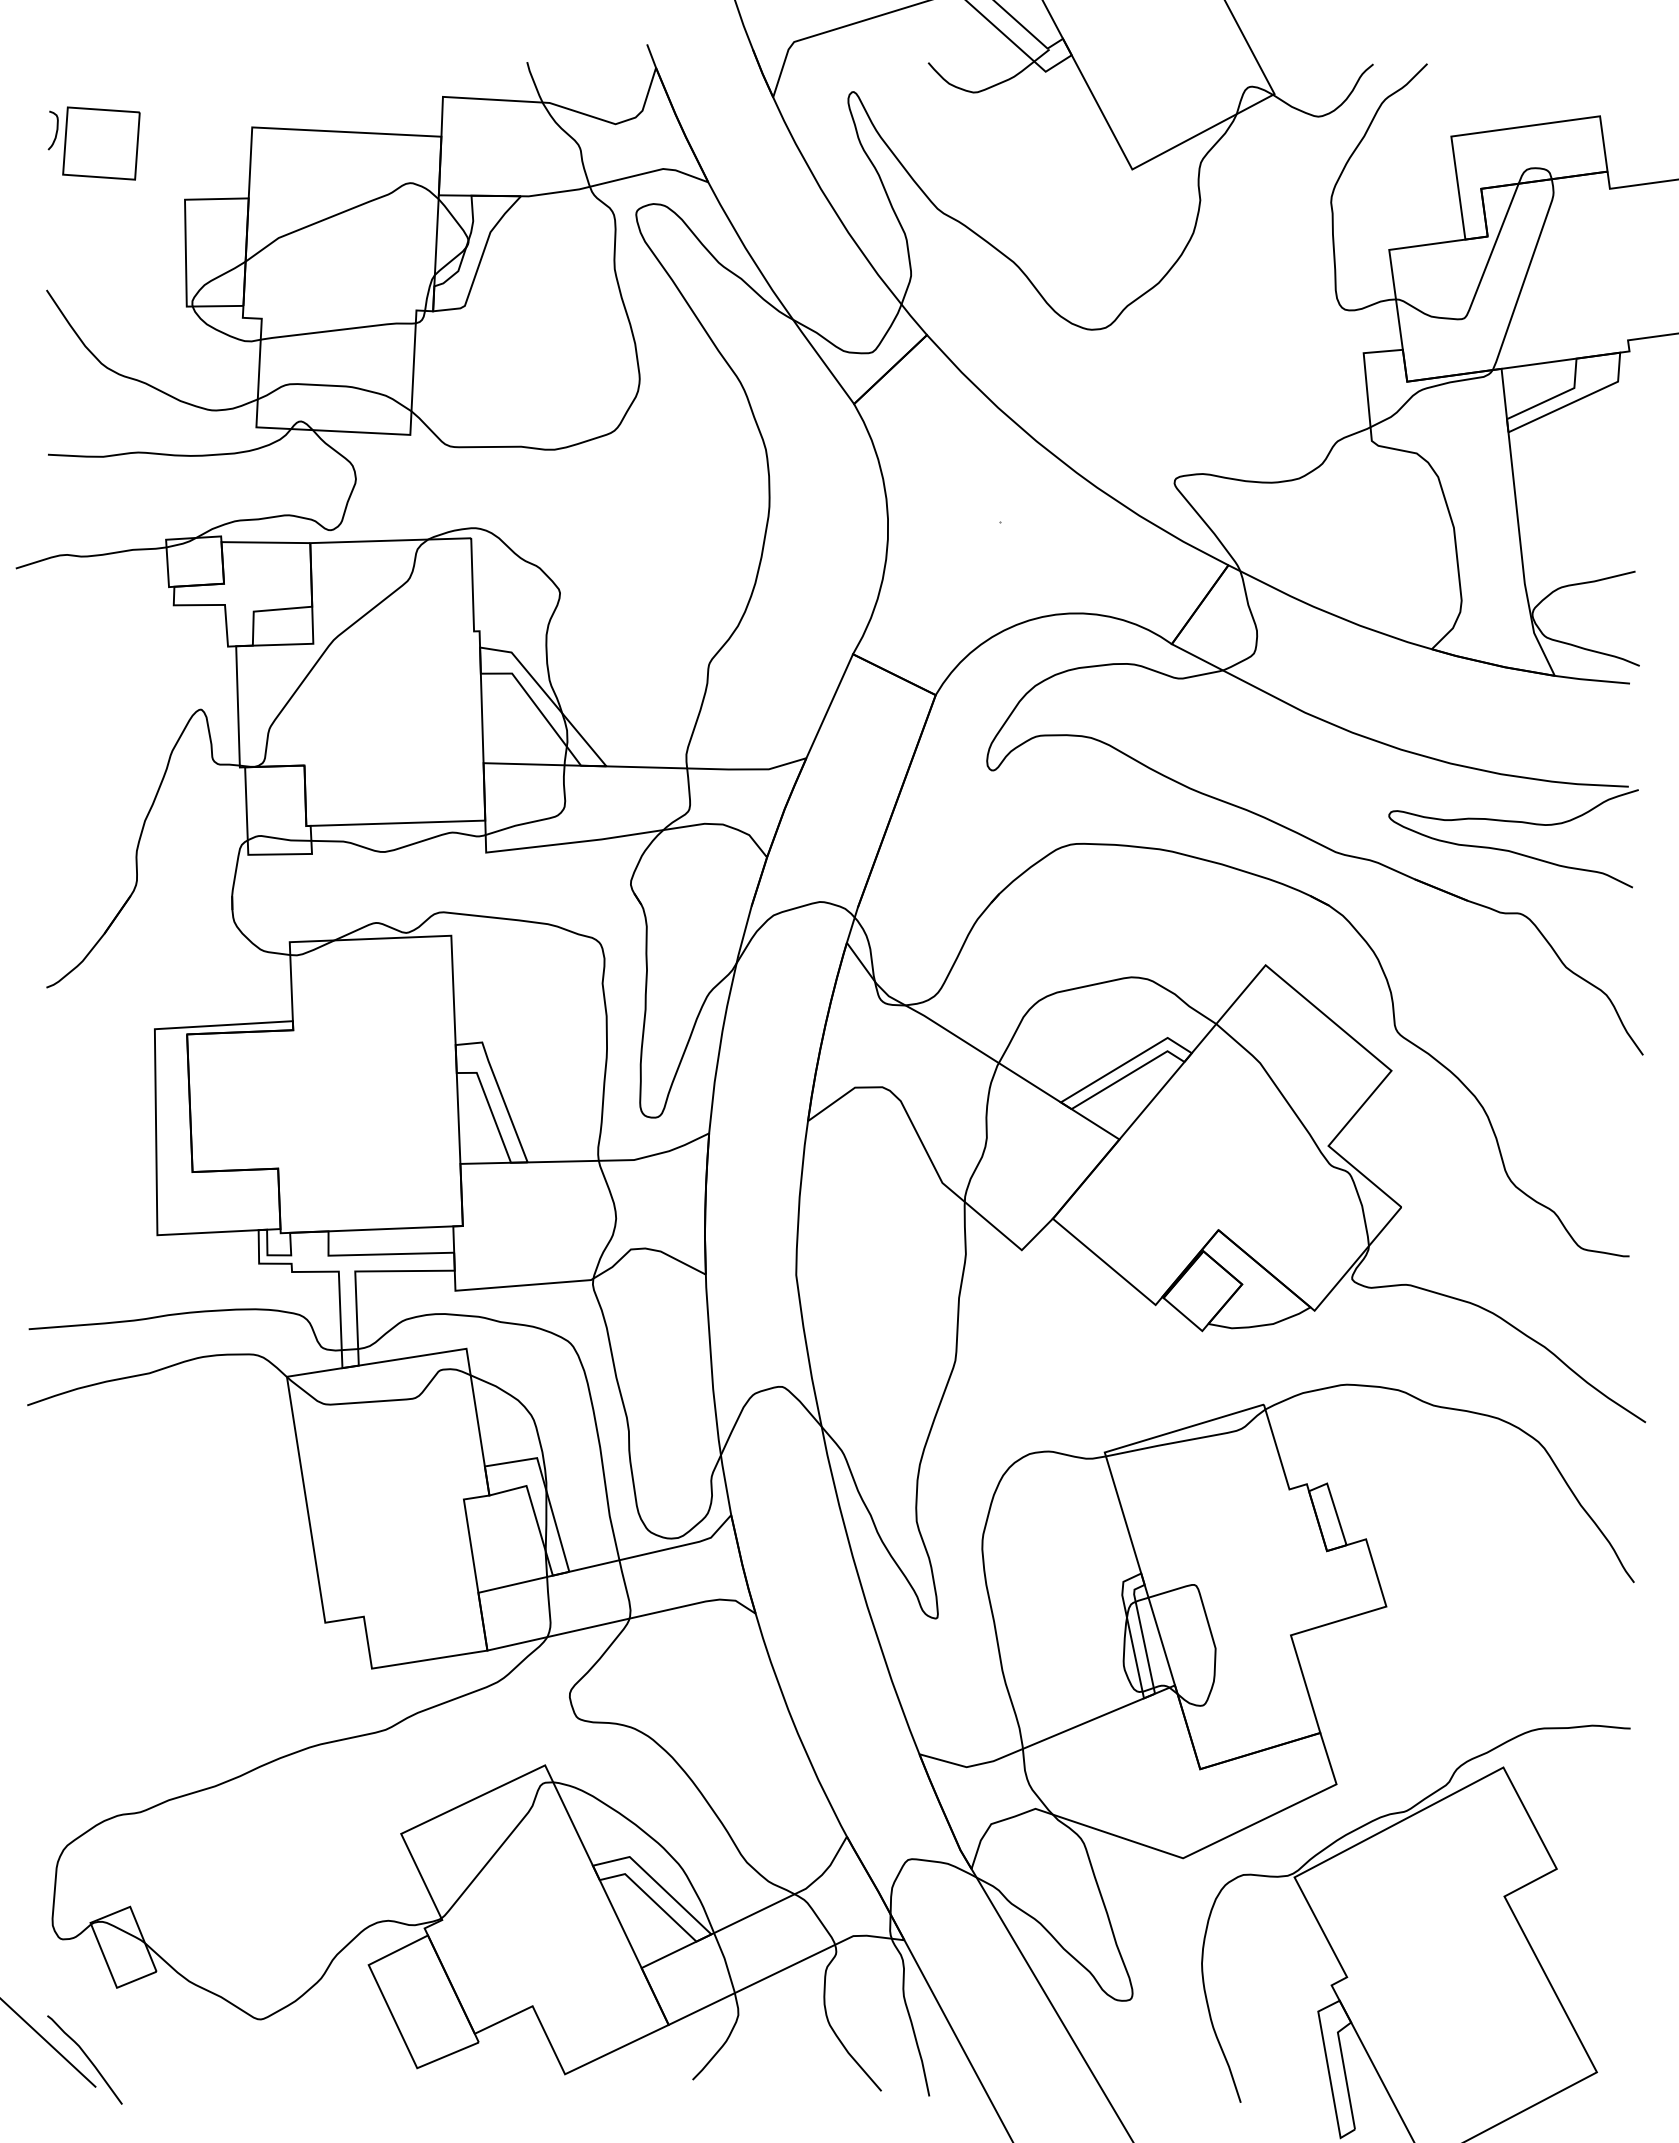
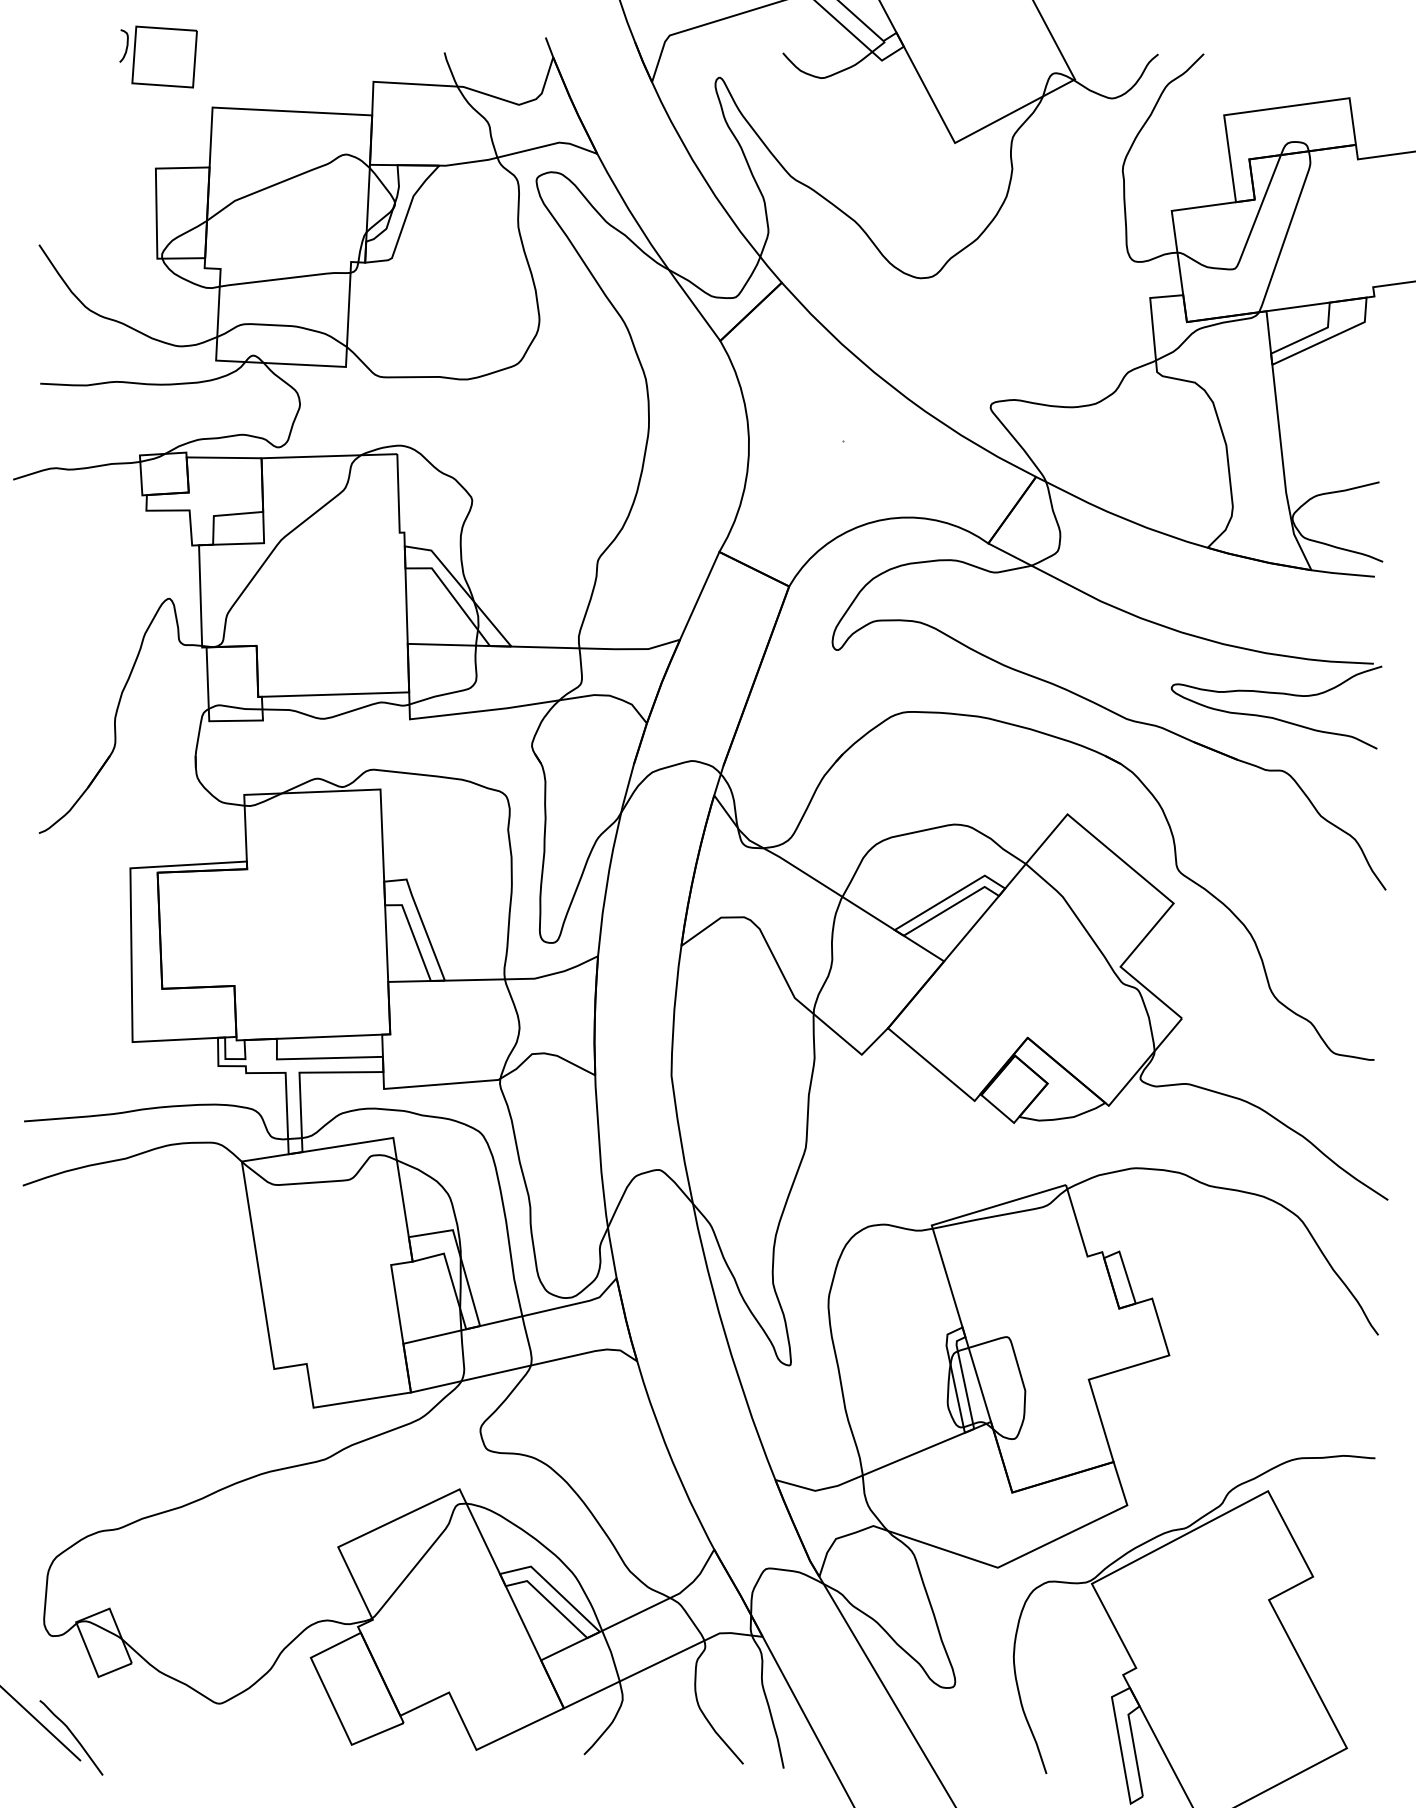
part: (93, 143) -> (157, 57), moved

